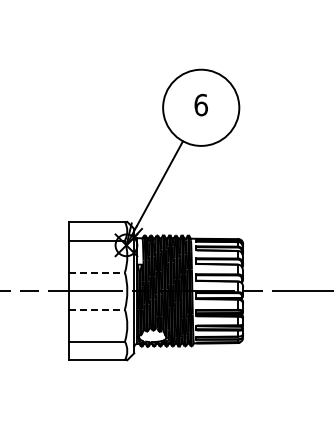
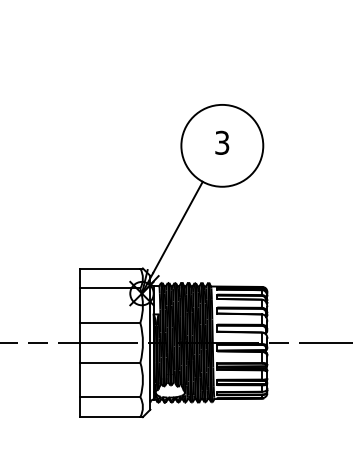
text: (200, 104) -> (221, 142), 6 -> 3
line: (96, 272) -> (109, 322), dashed -> solid
line: (96, 309) -> (109, 362), dashed -> solid

